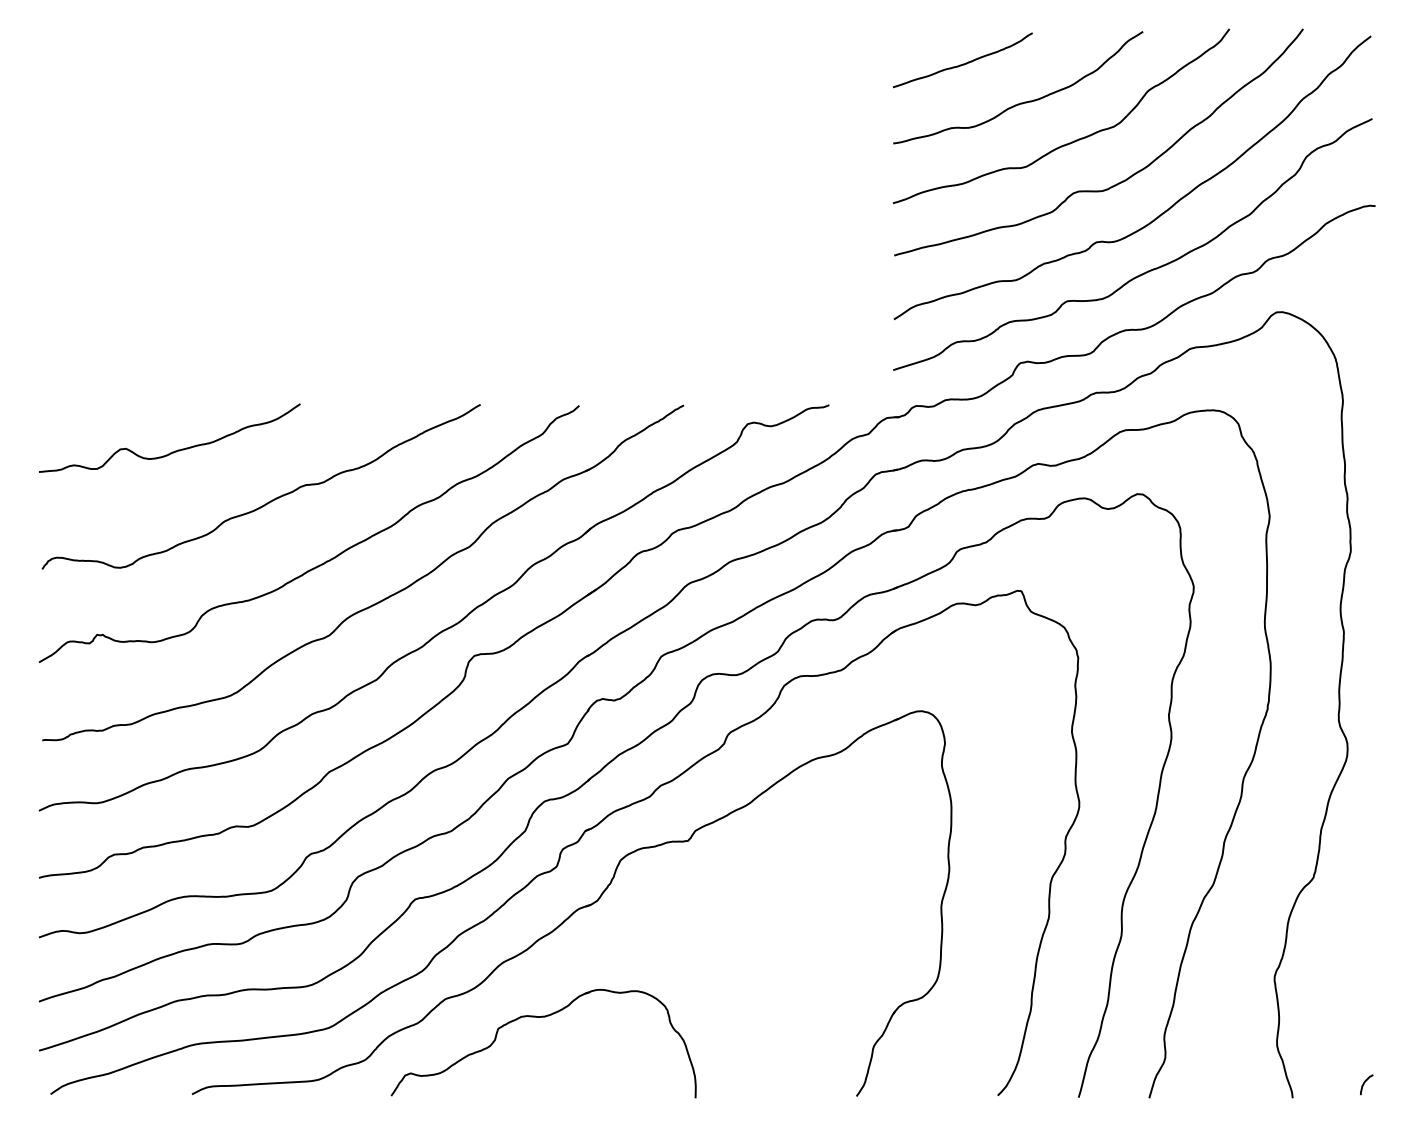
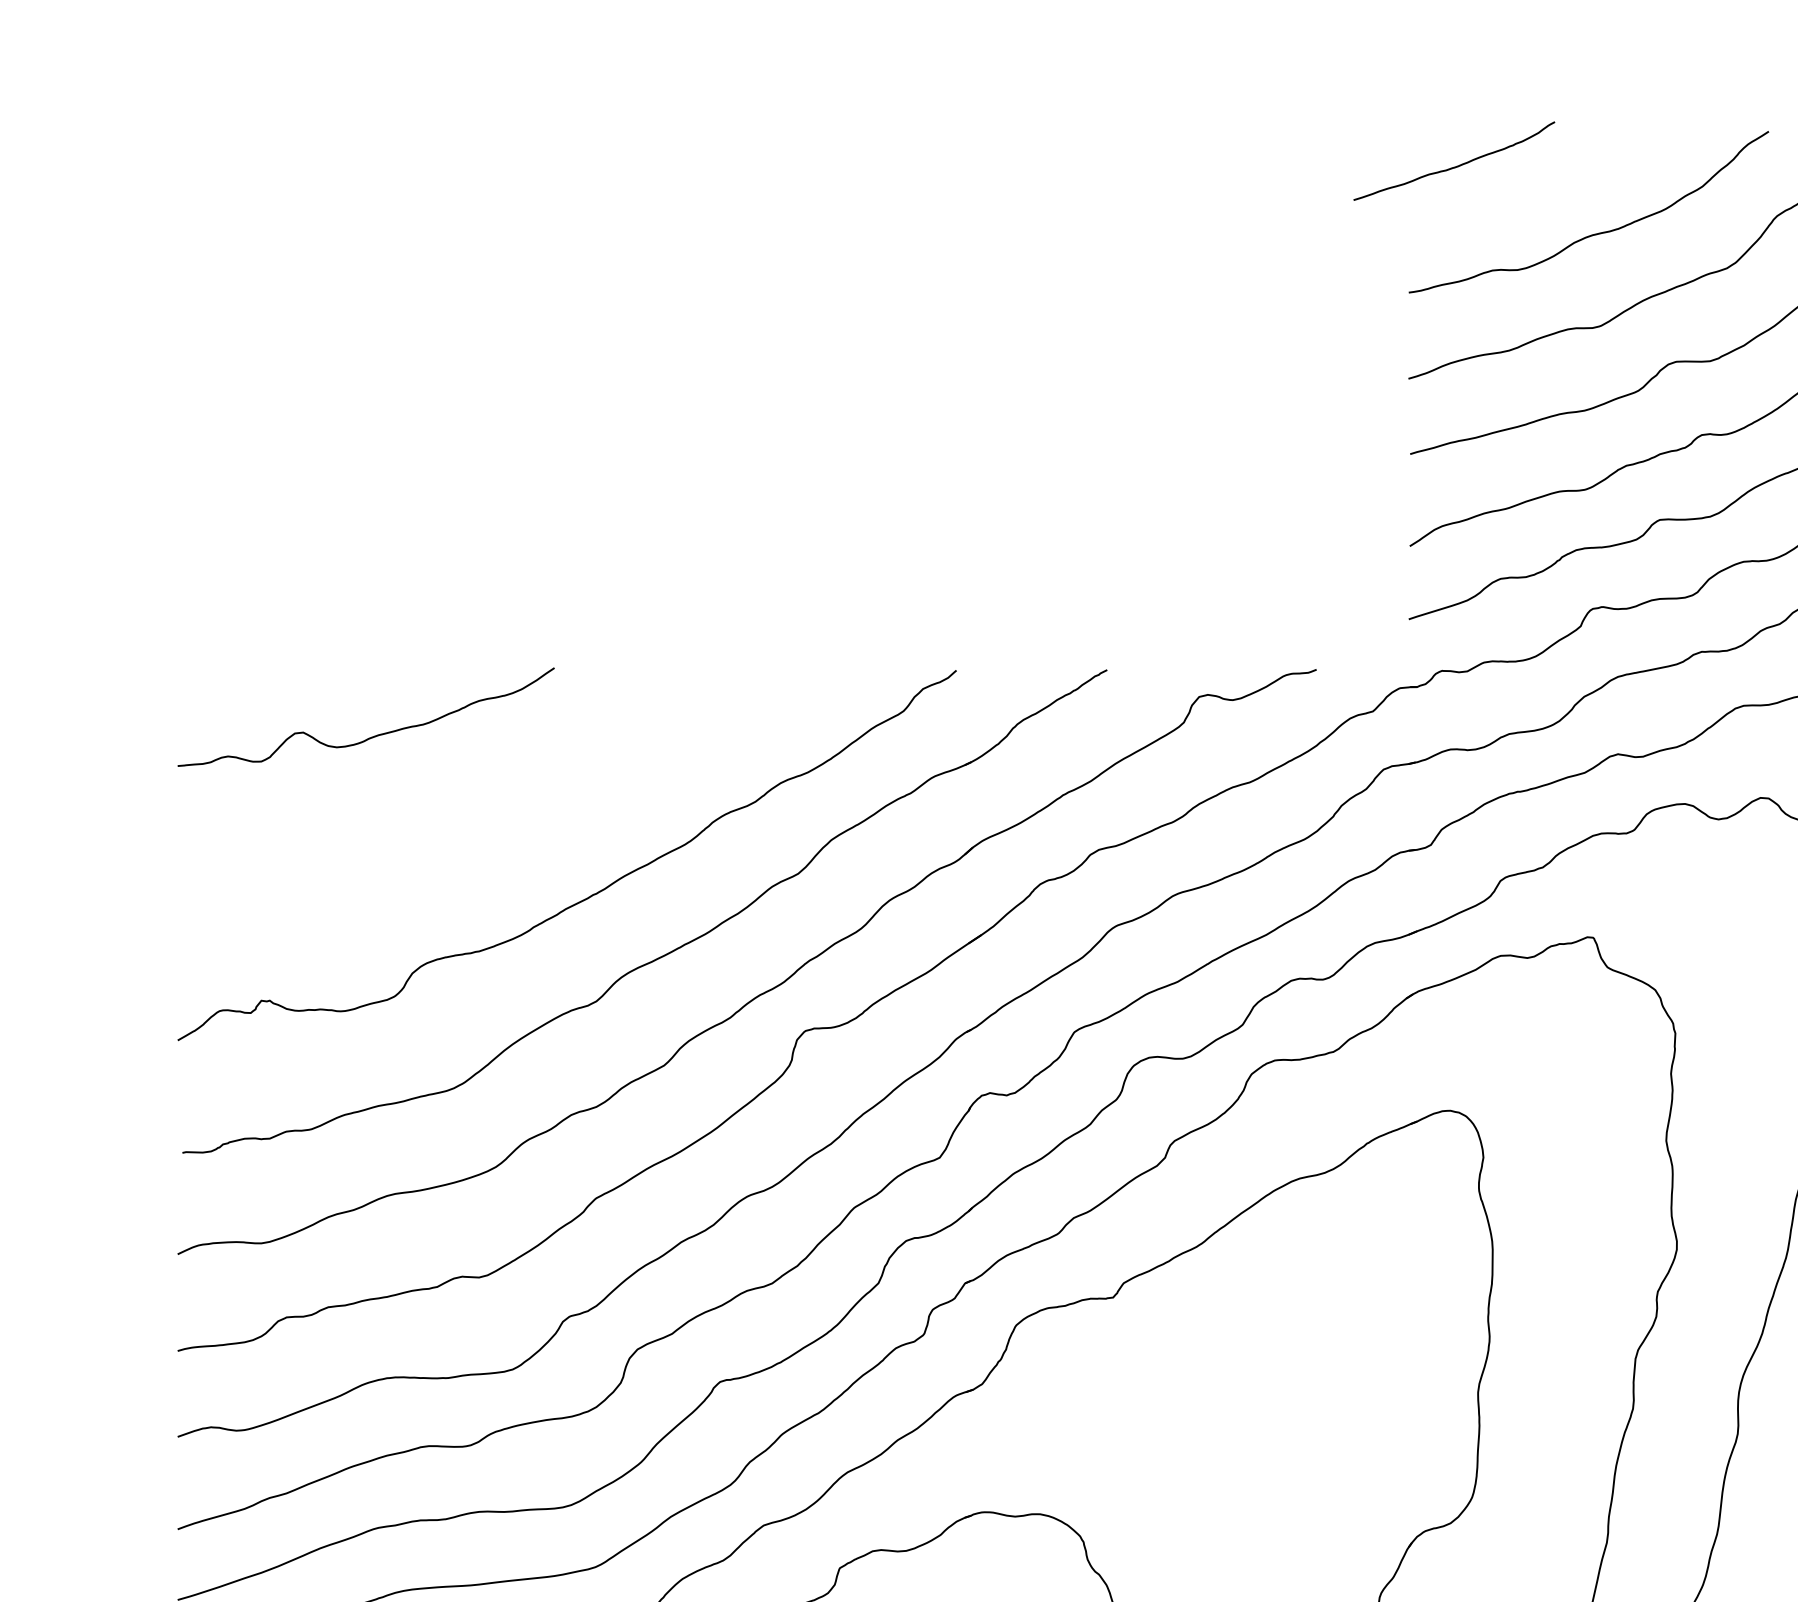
curve: (963, 63) -> (1455, 165), moved
curve: (268, 501) -> (508, 808), removed

